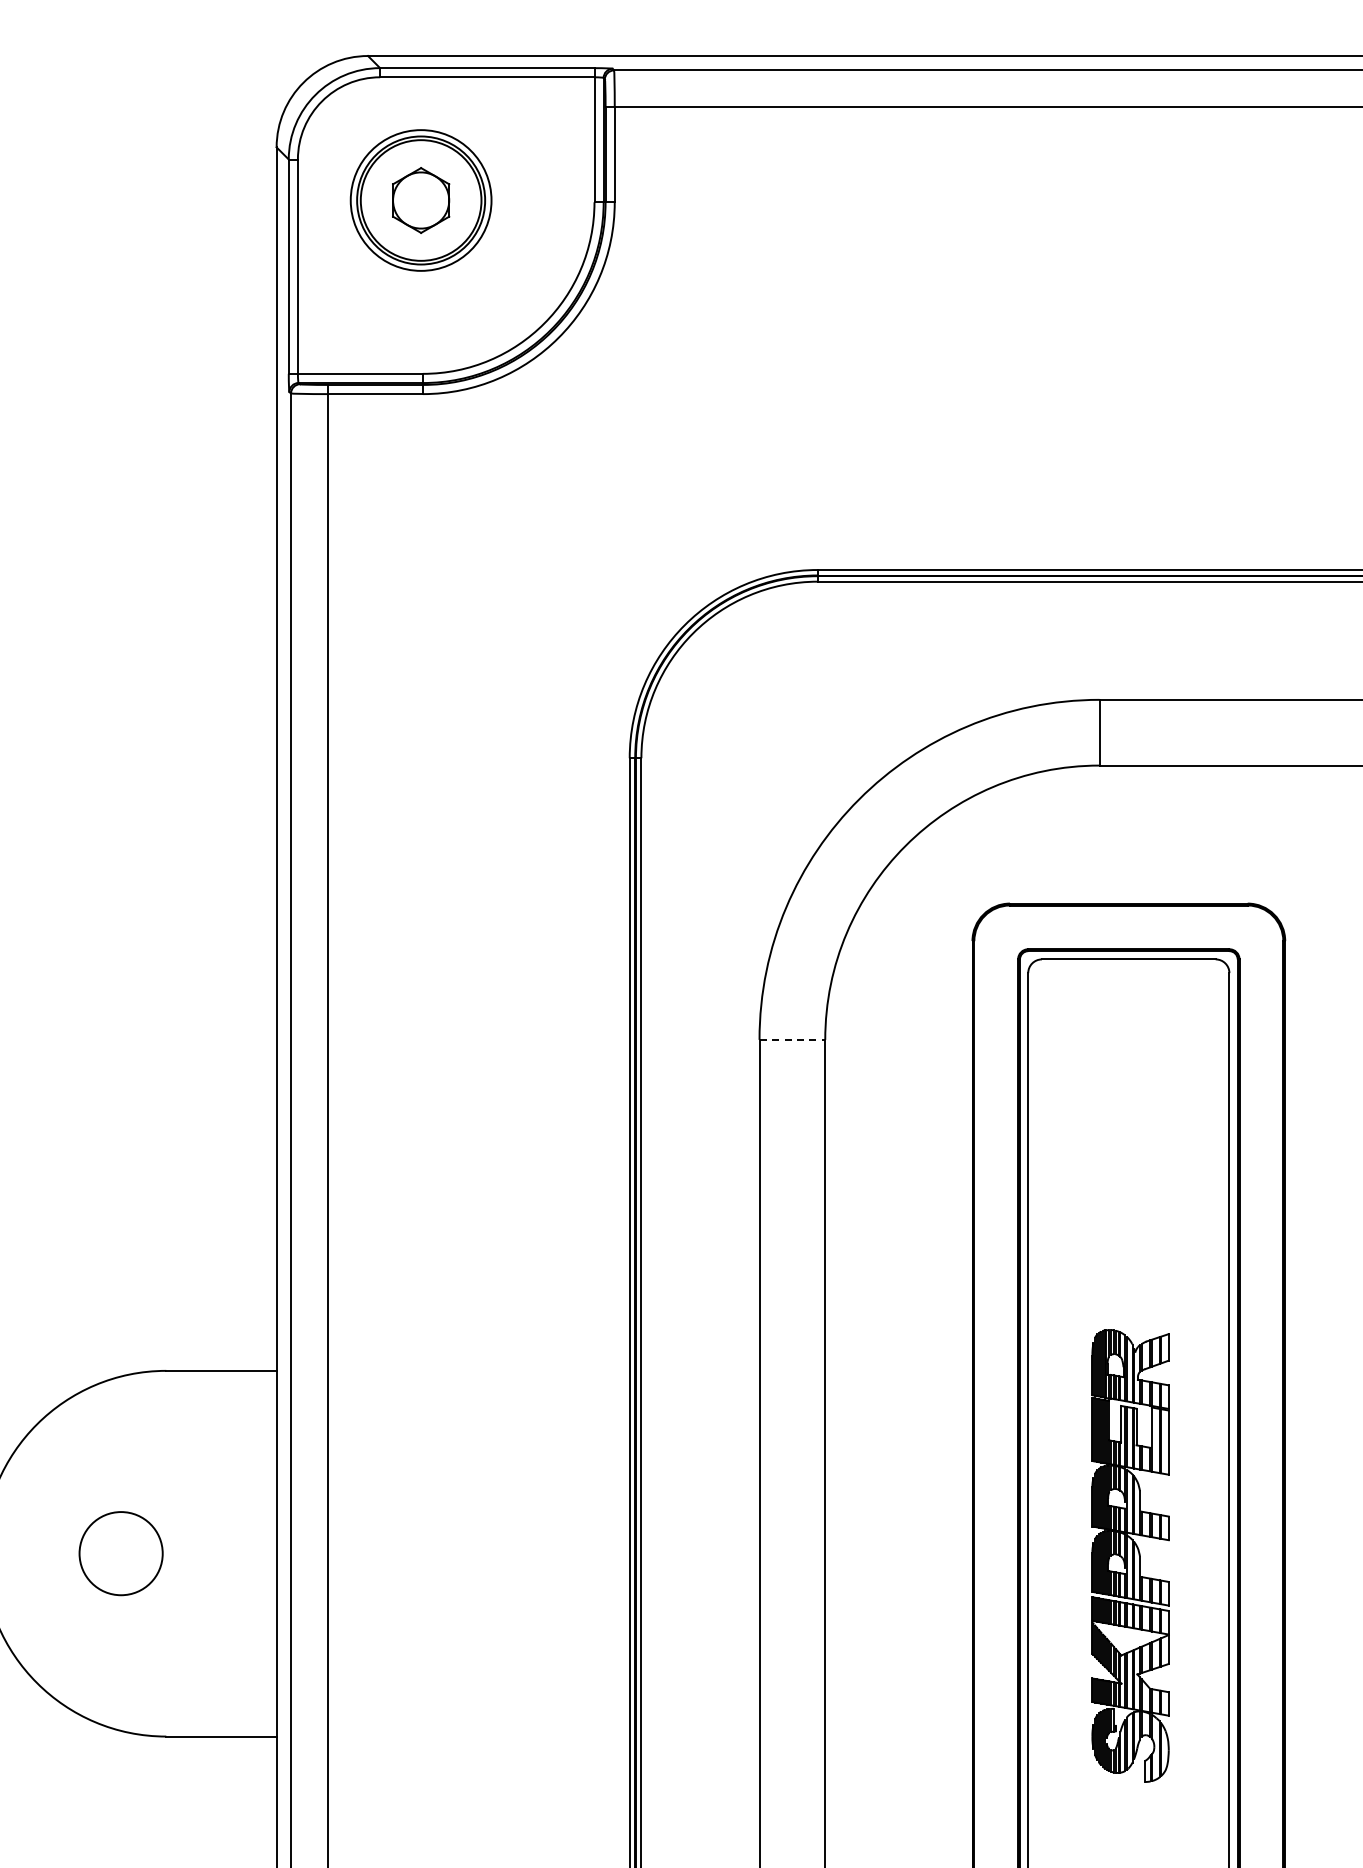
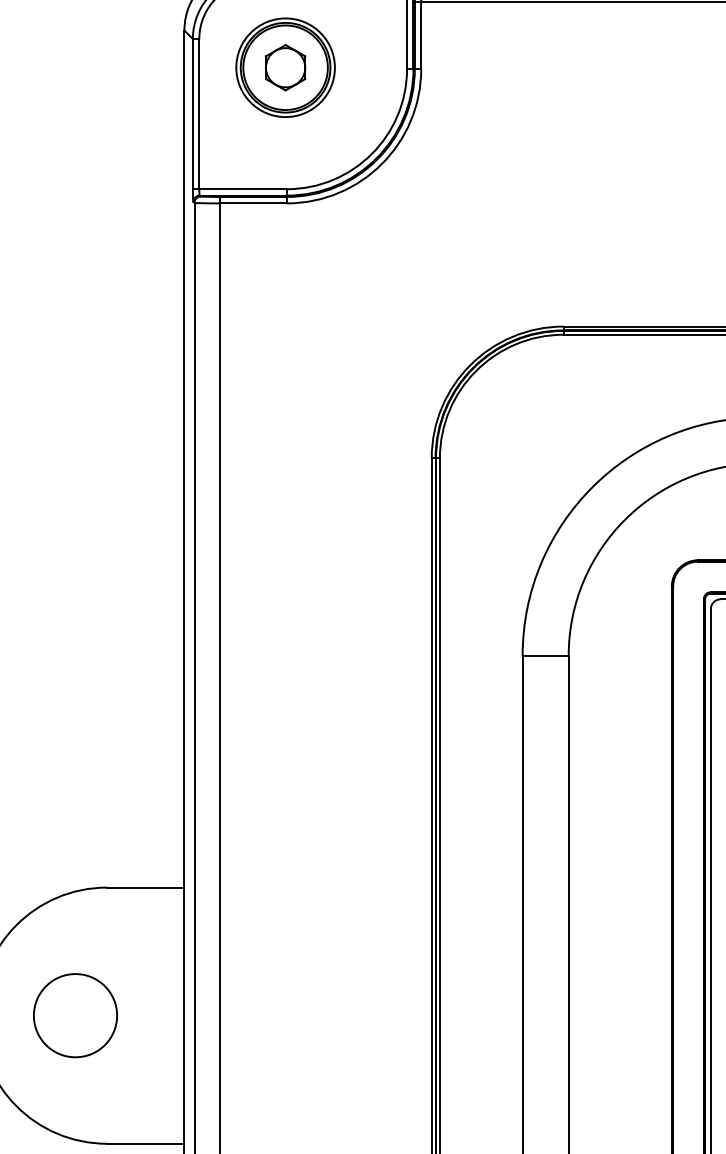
line: (792, 1039) -> (545, 655), dashed -> solid
circle: (120, 1553) -> (75, 1015), size x1.43

